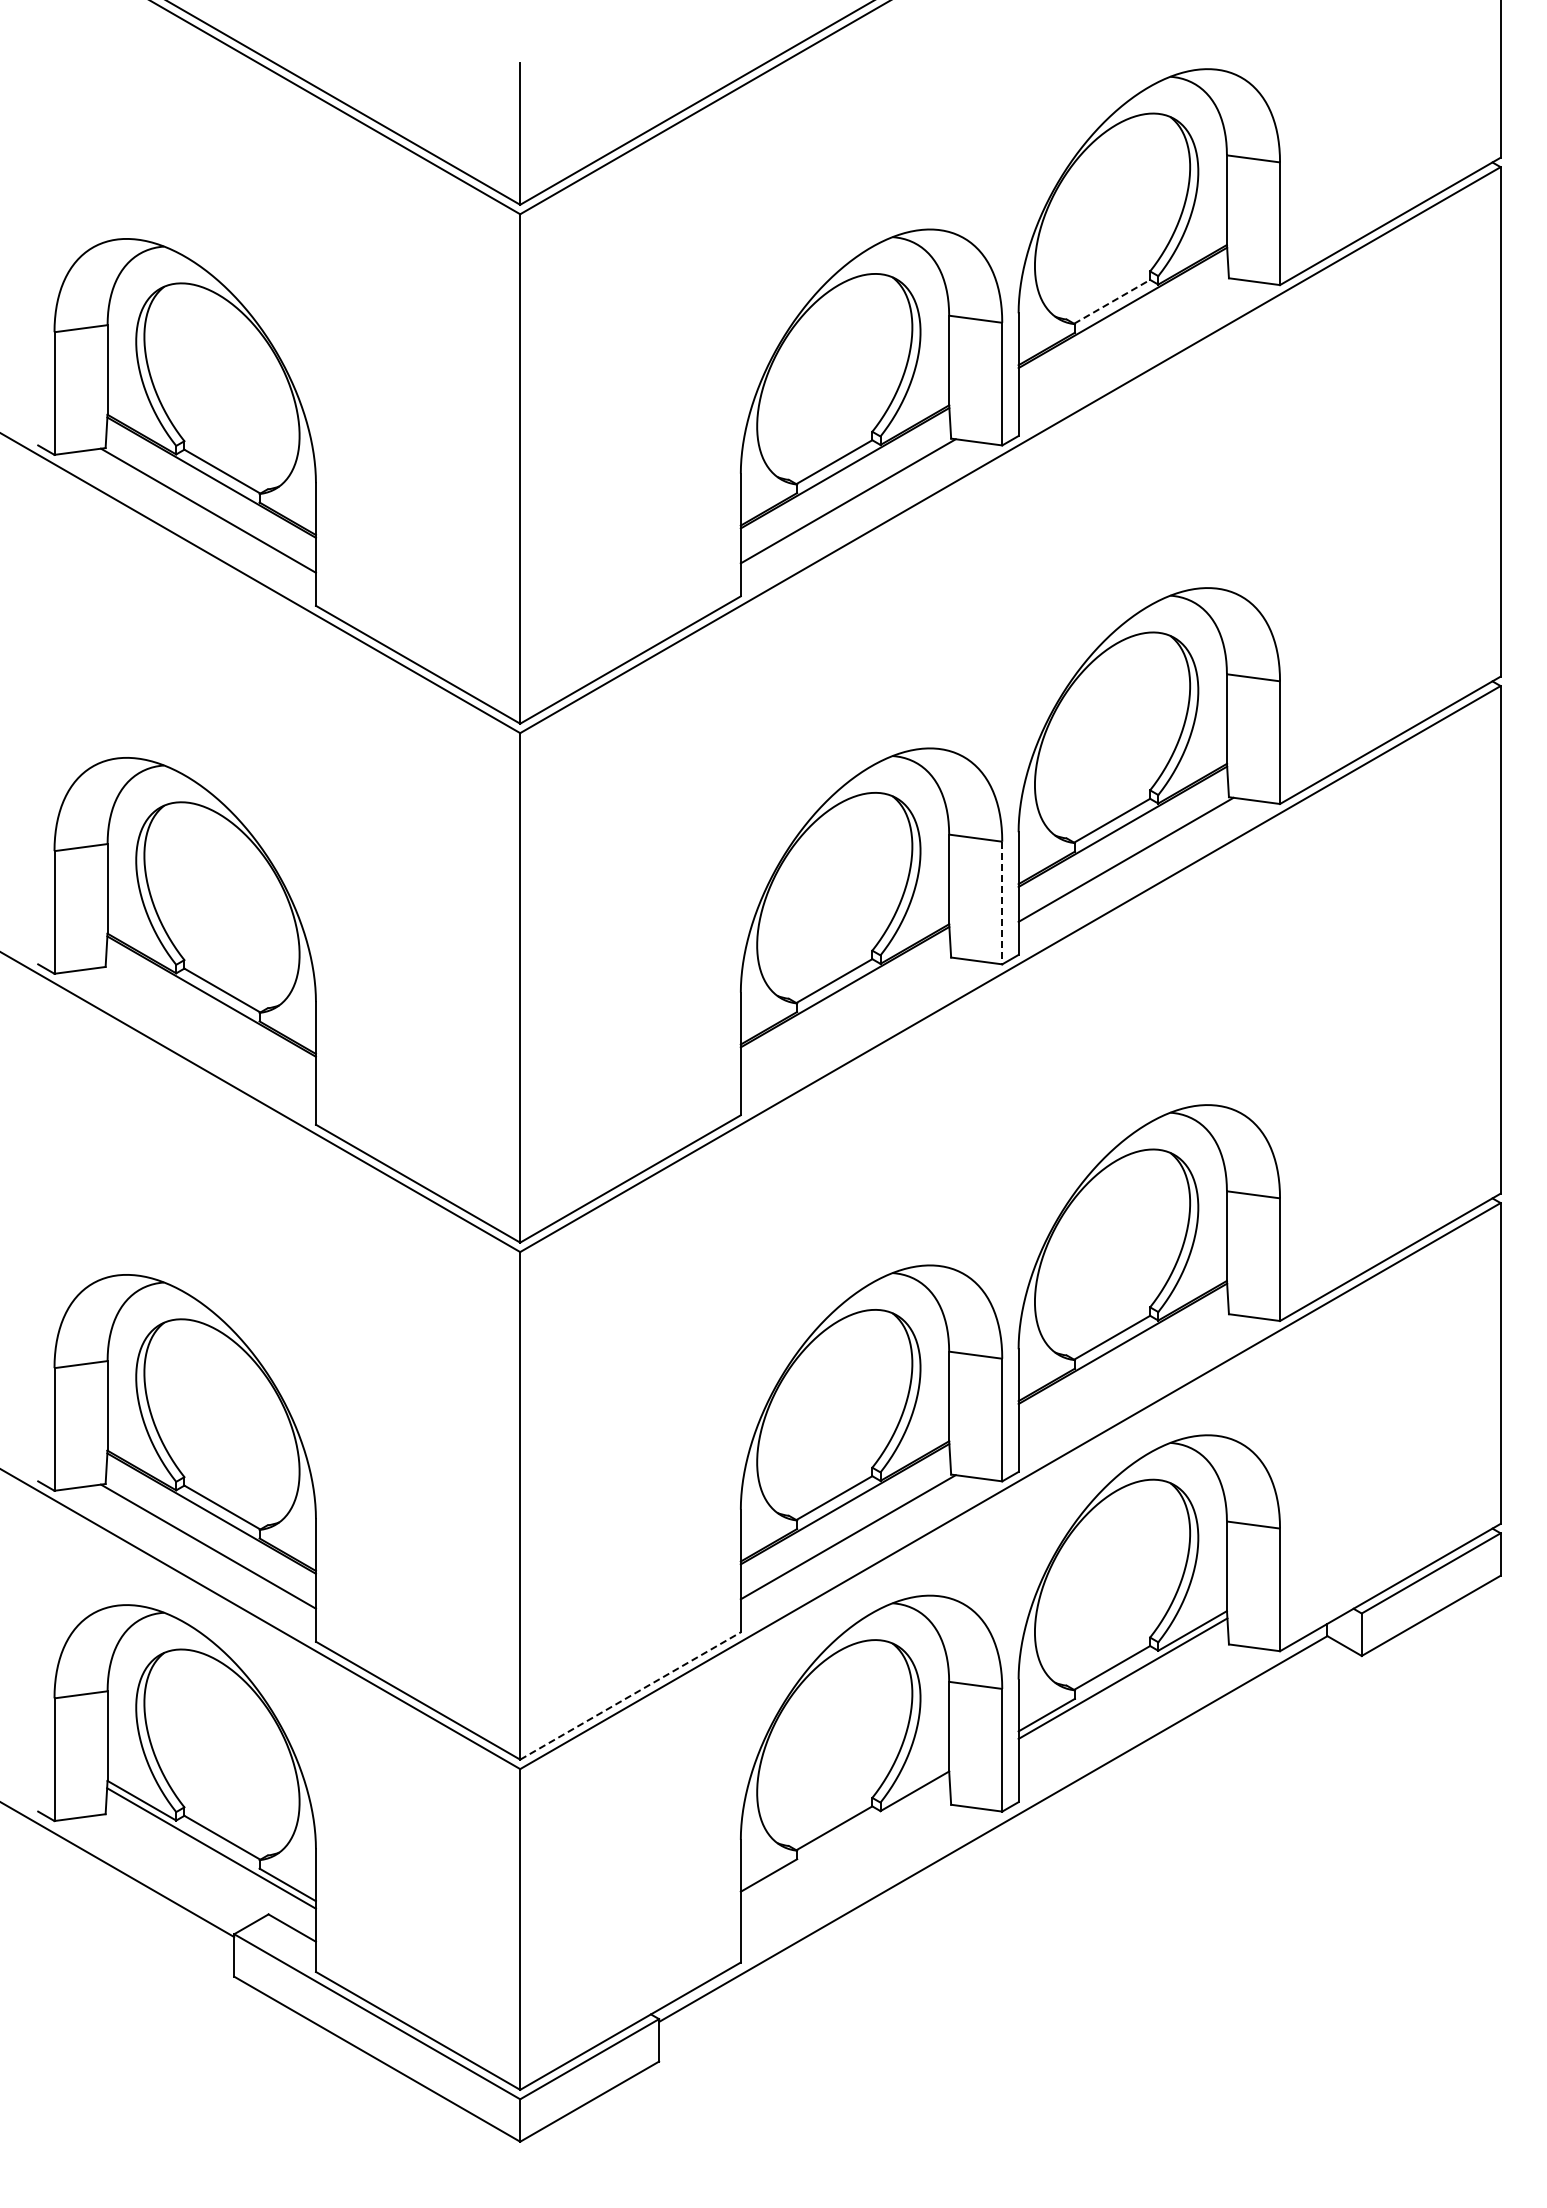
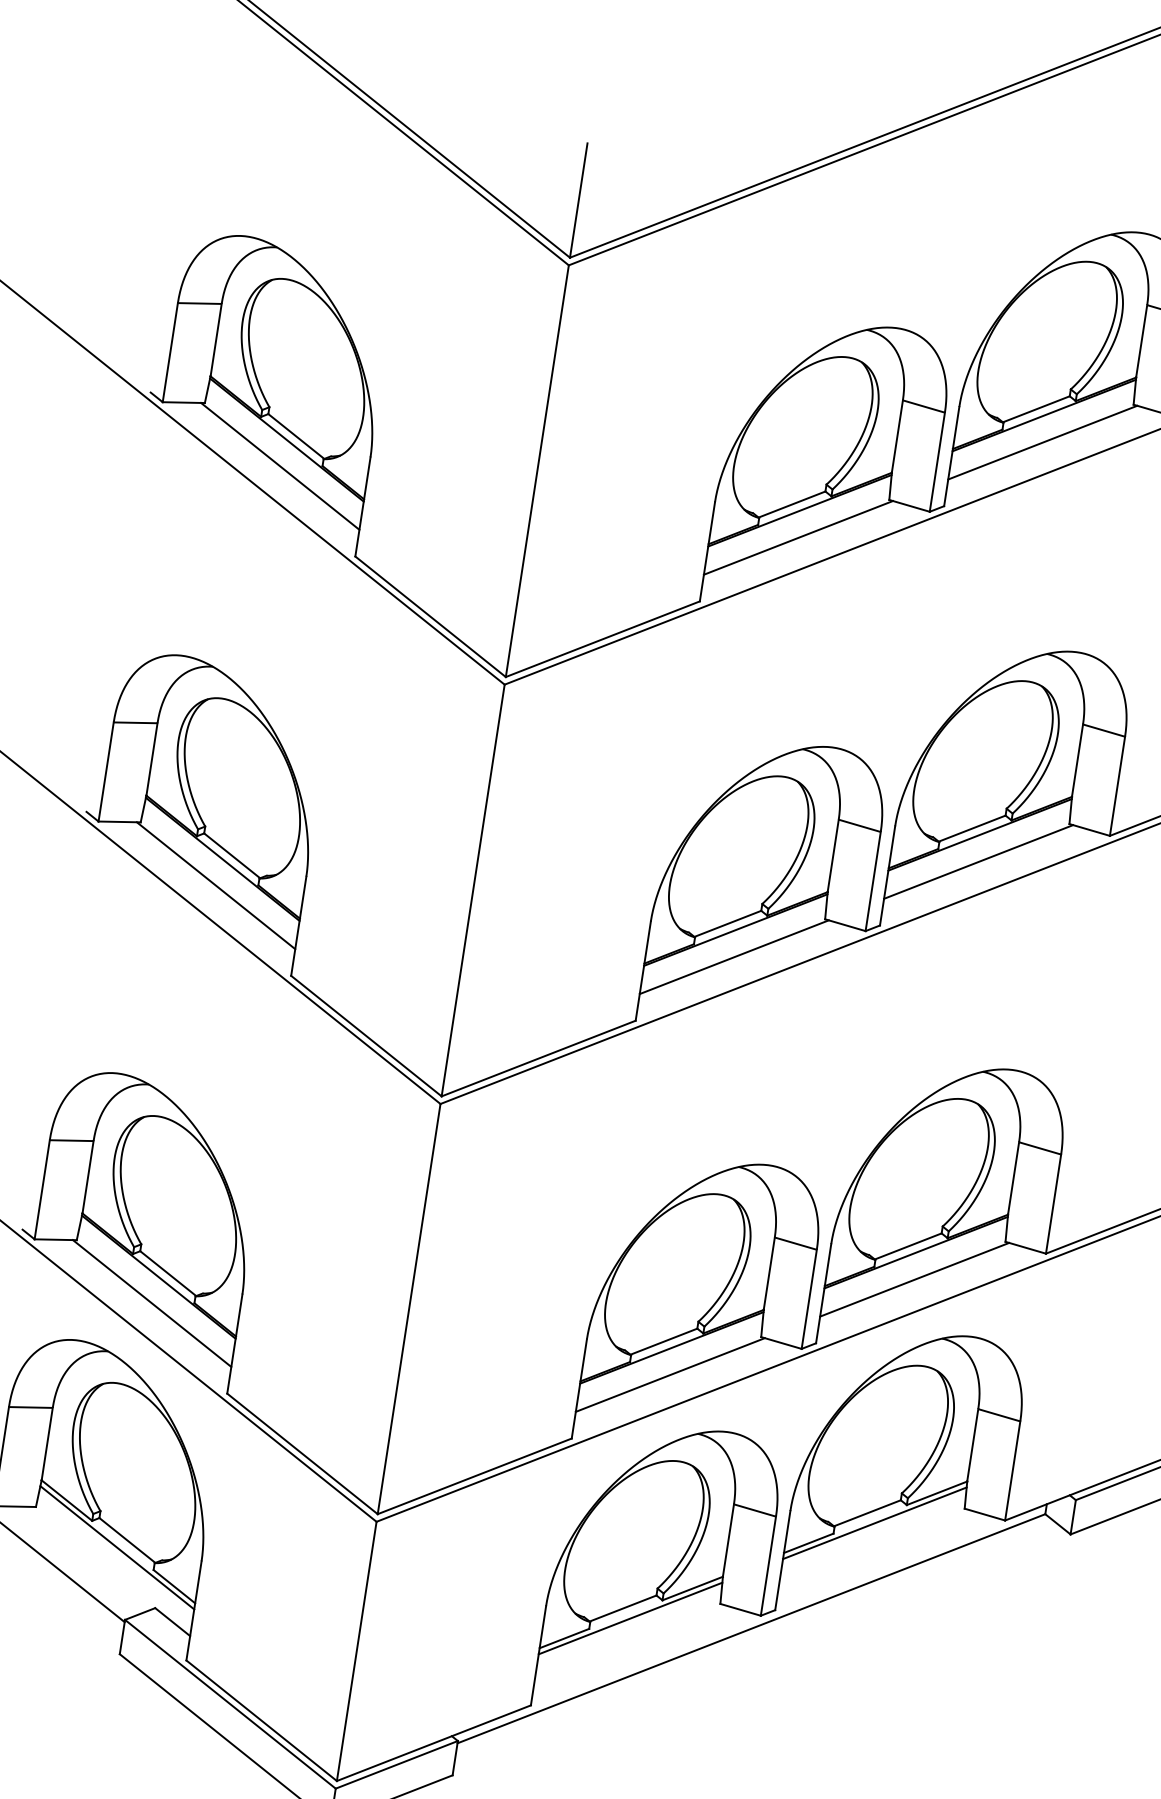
line: (1112, 301) -> (1036, 409), dashed -> solid
line: (1125, 340) -> (1042, 442), added
line: (1002, 903) -> (873, 881), dashed -> solid
line: (847, 1020) -> (733, 957), added
line: (207, 1029) -> (215, 885), added
line: (1125, 1376) -> (914, 1279), added
line: (630, 1695) -> (474, 1475), dashed -> solid
line: (844, 1838) -> (630, 1617), added

